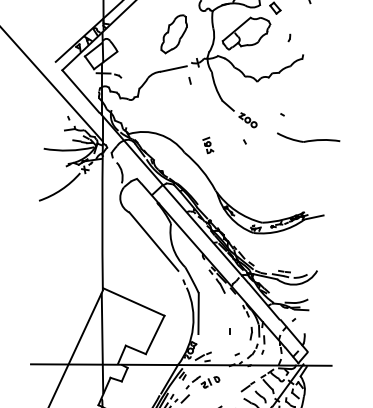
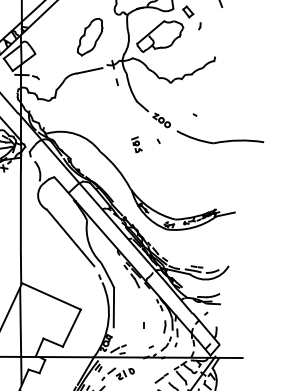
part: (289, 37) -> (199, 25), moved
line: (189, 80) -> (116, 81), moved
part: (308, 137) -> (220, 137), size x1.43
part: (208, 145) -> (137, 144), moved

